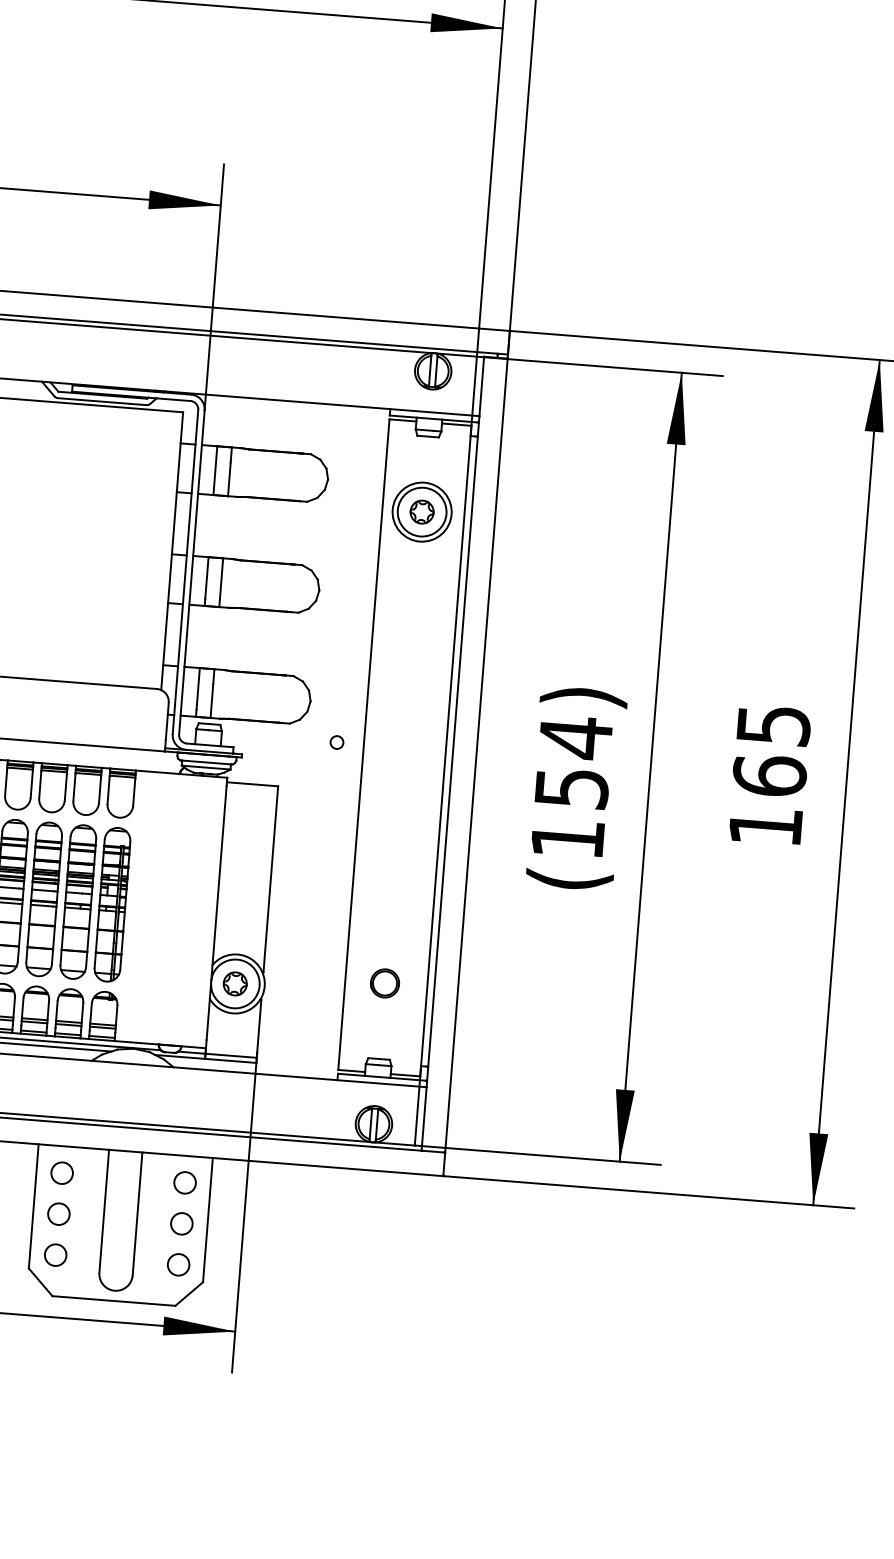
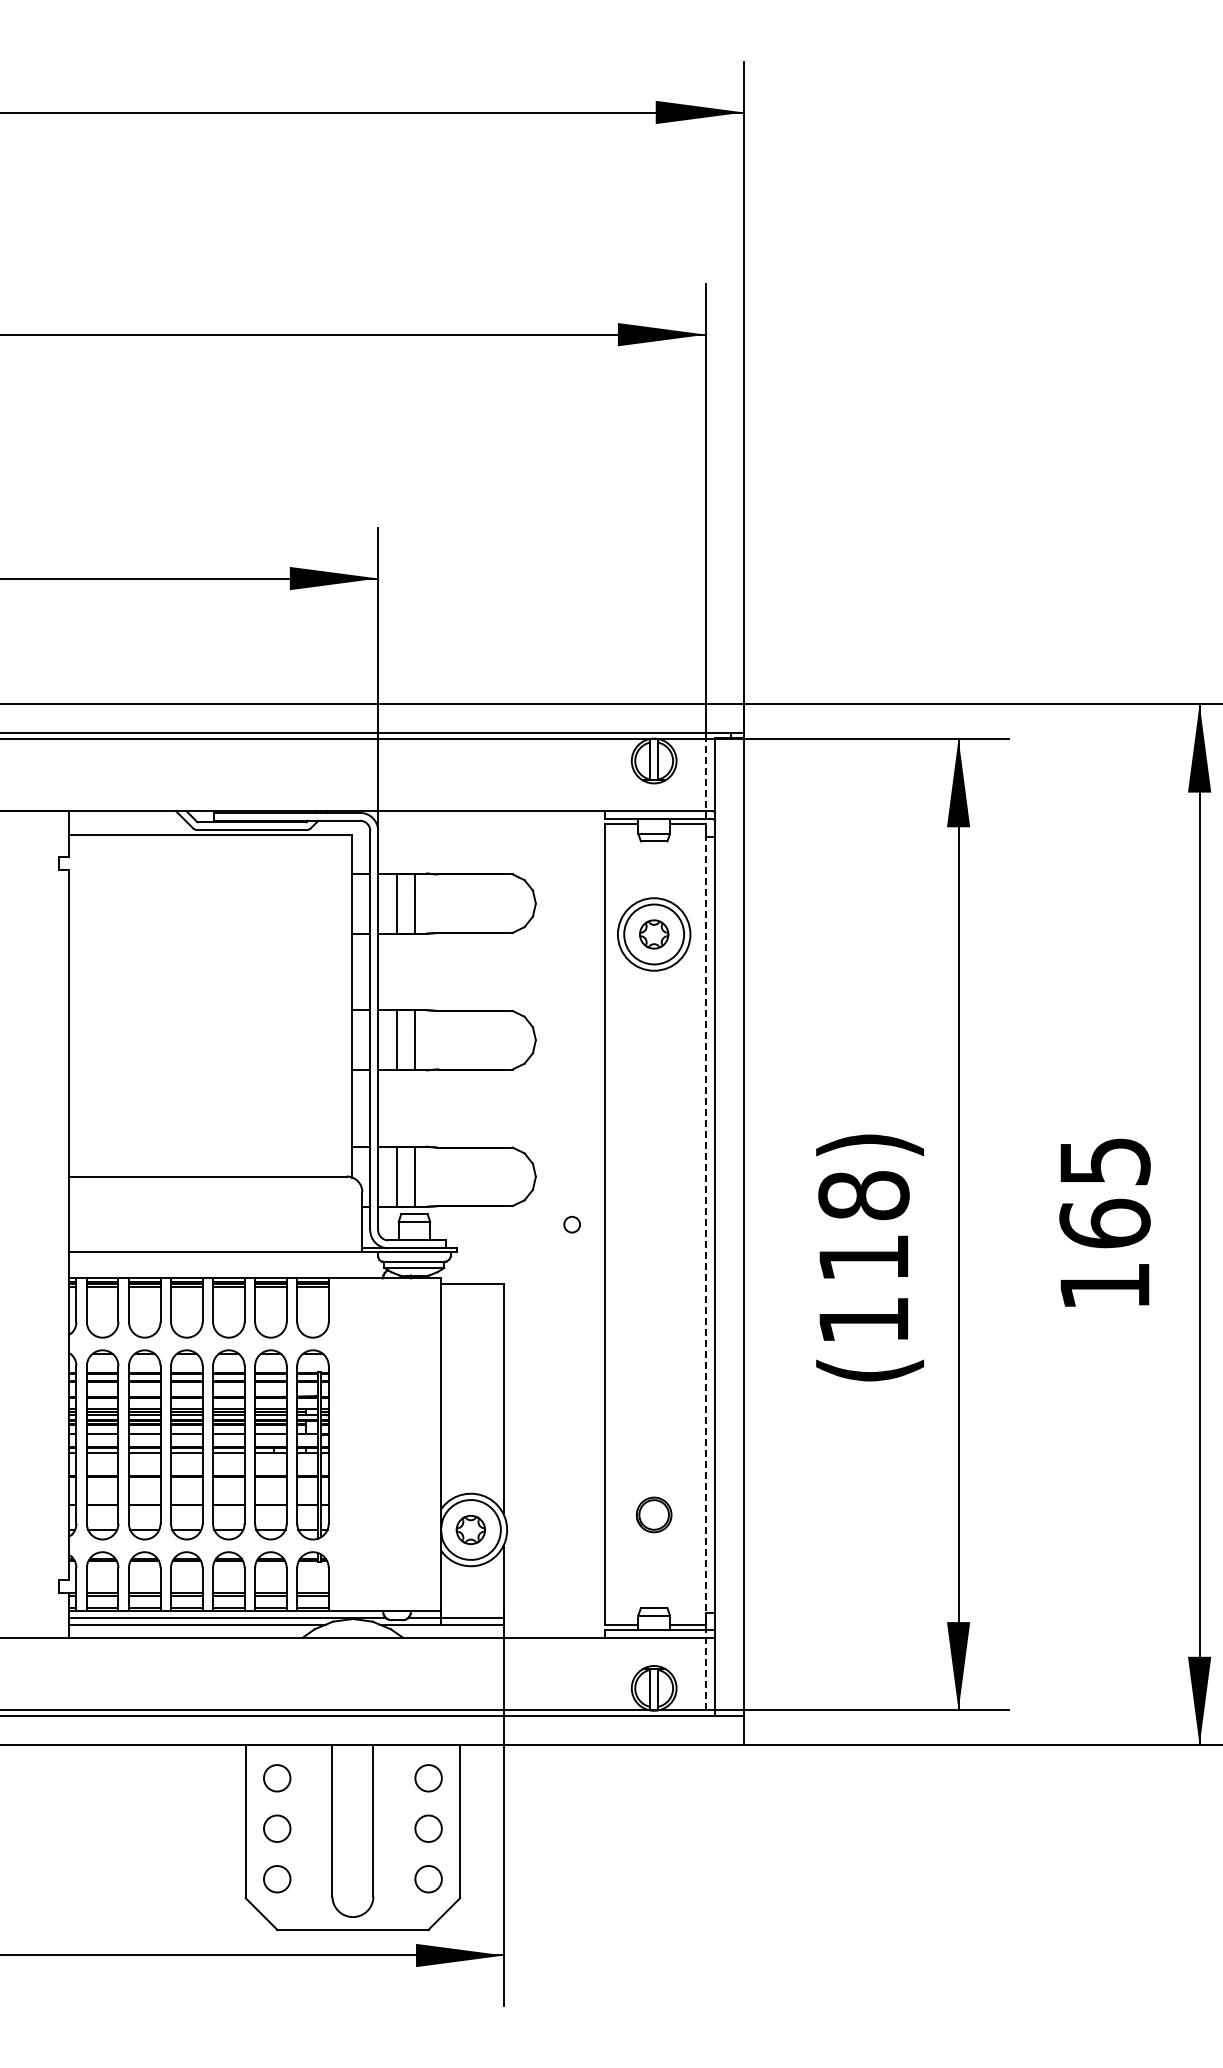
line: (446, 750) -> (706, 1224), solid -> dashed
text: (573, 761) -> (863, 1225), 154 -> 118

